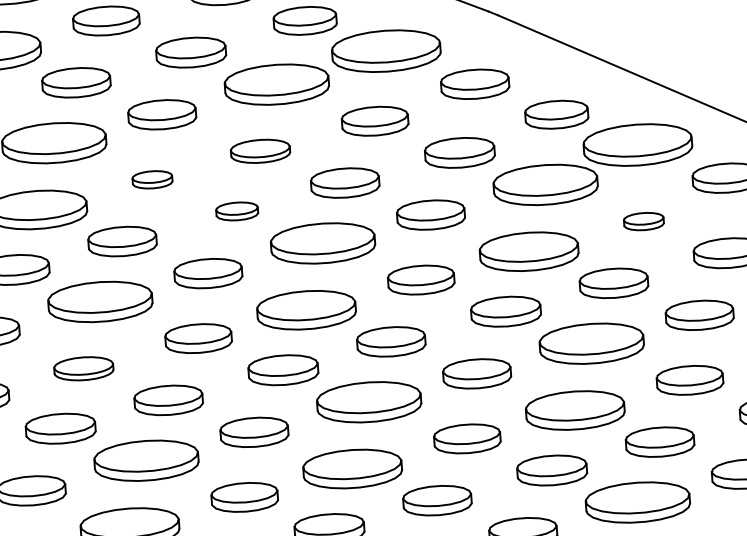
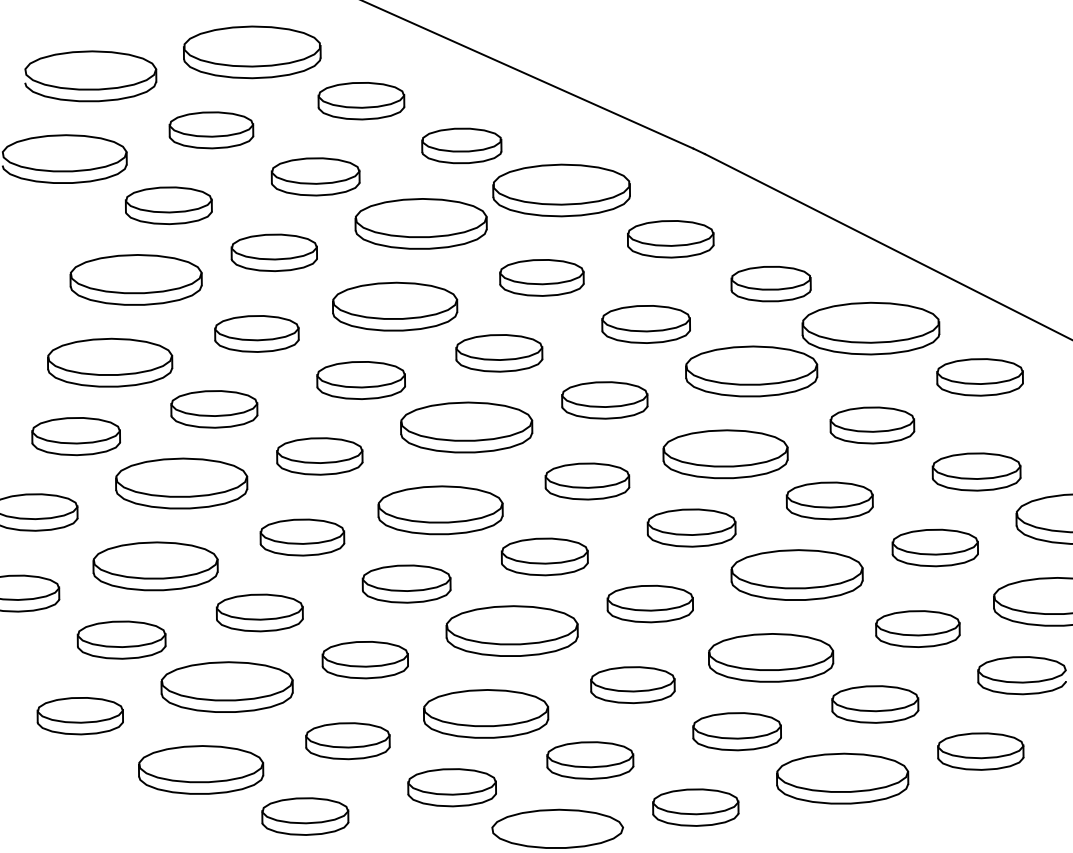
part: (260, 151) -> (395, 306), size x1.67
part: (152, 179) -> (256, 333), size x1.67
part: (236, 211) -> (360, 380), size x1.67
part: (643, 221) -> (872, 425), size x1.67
part: (83, 368) -> (155, 566), size x1.67

